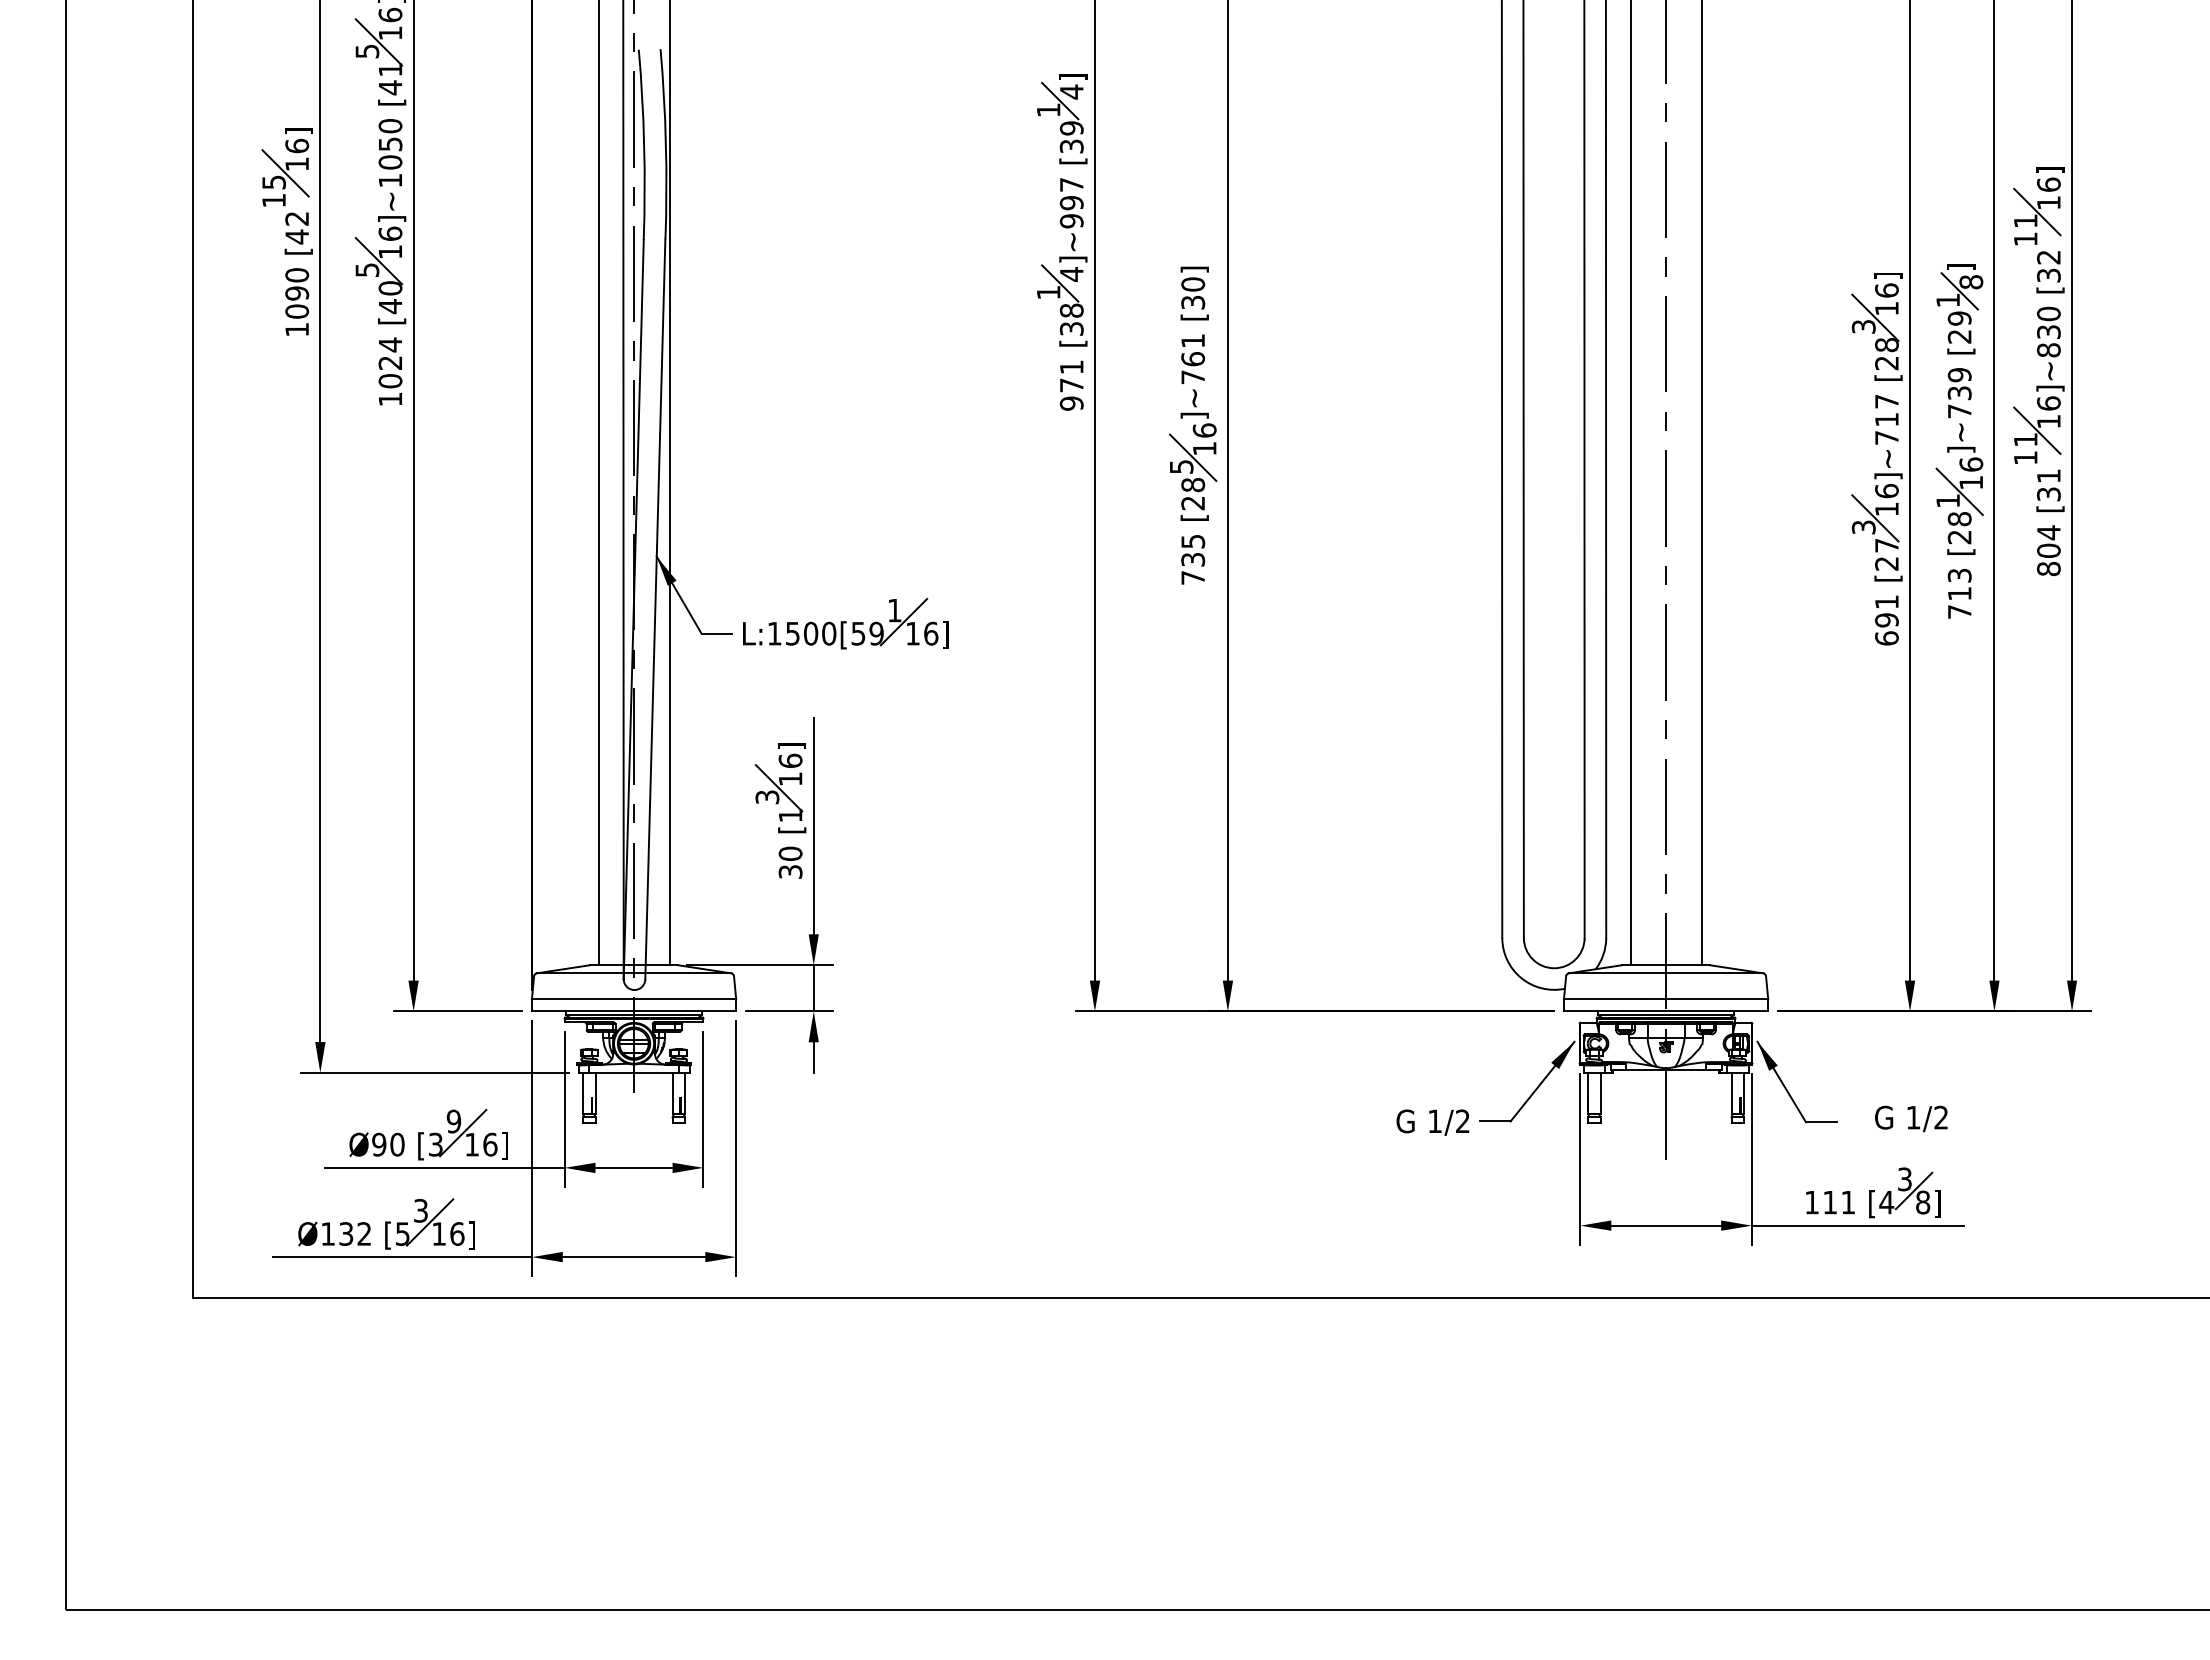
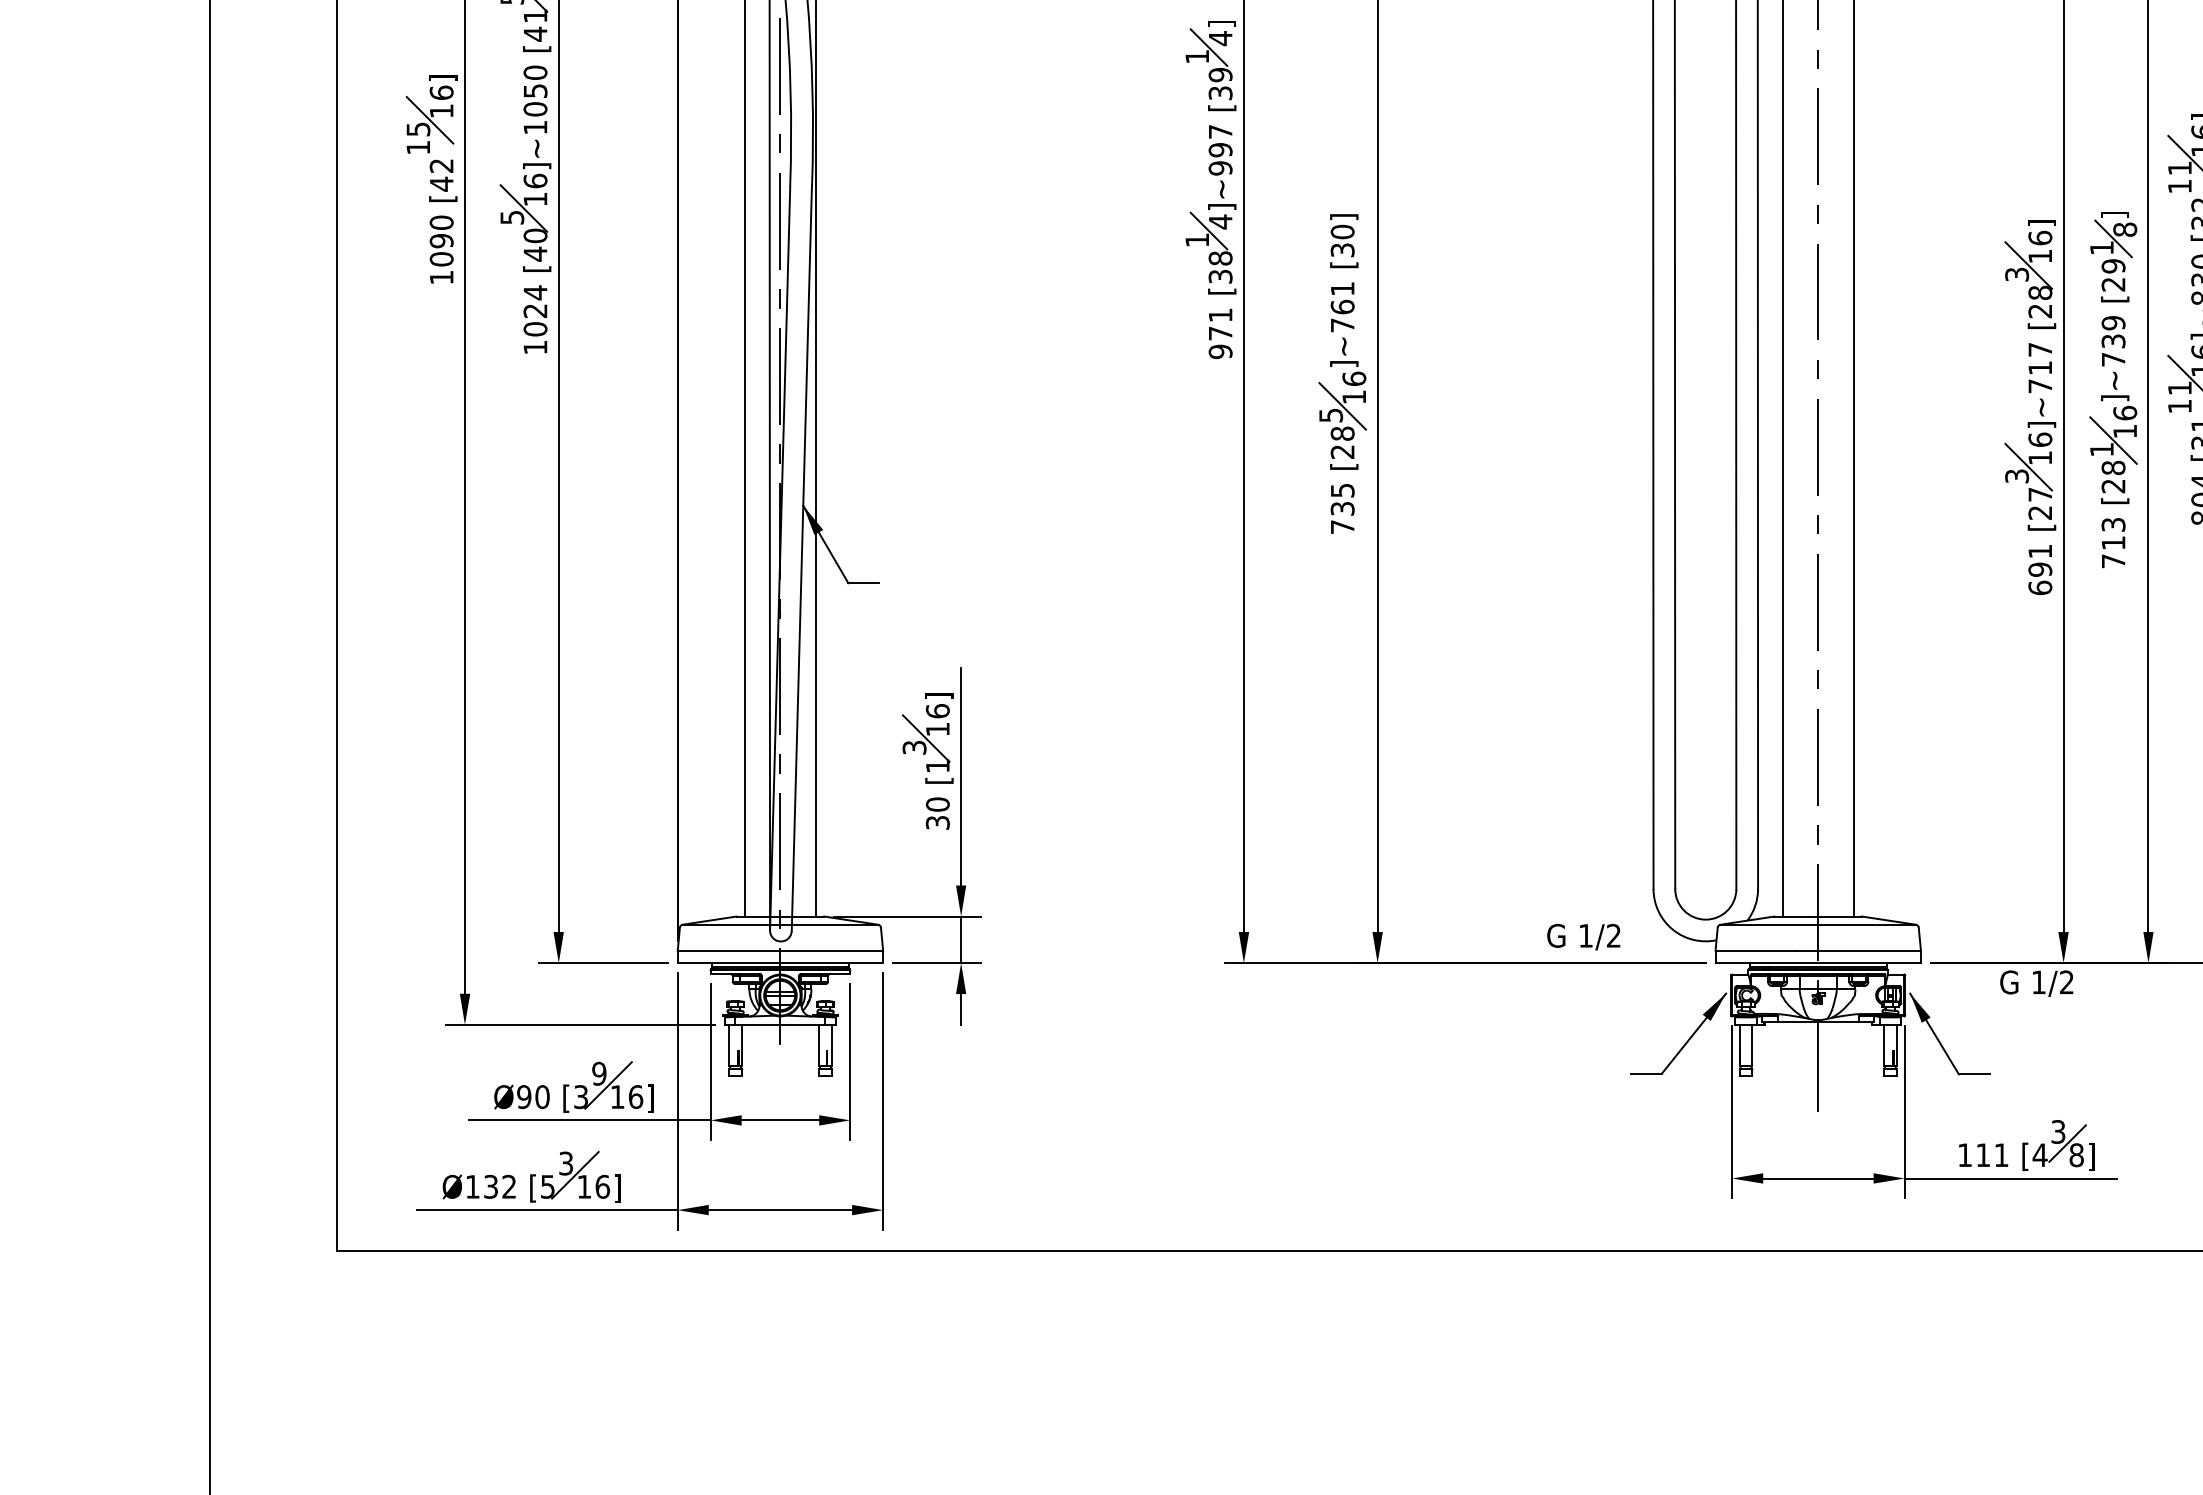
part: (845, 623) -> (993, 572), removed
text: (1911, 1118) -> (2036, 983), moved
text: (1432, 1122) -> (1583, 936), moved

